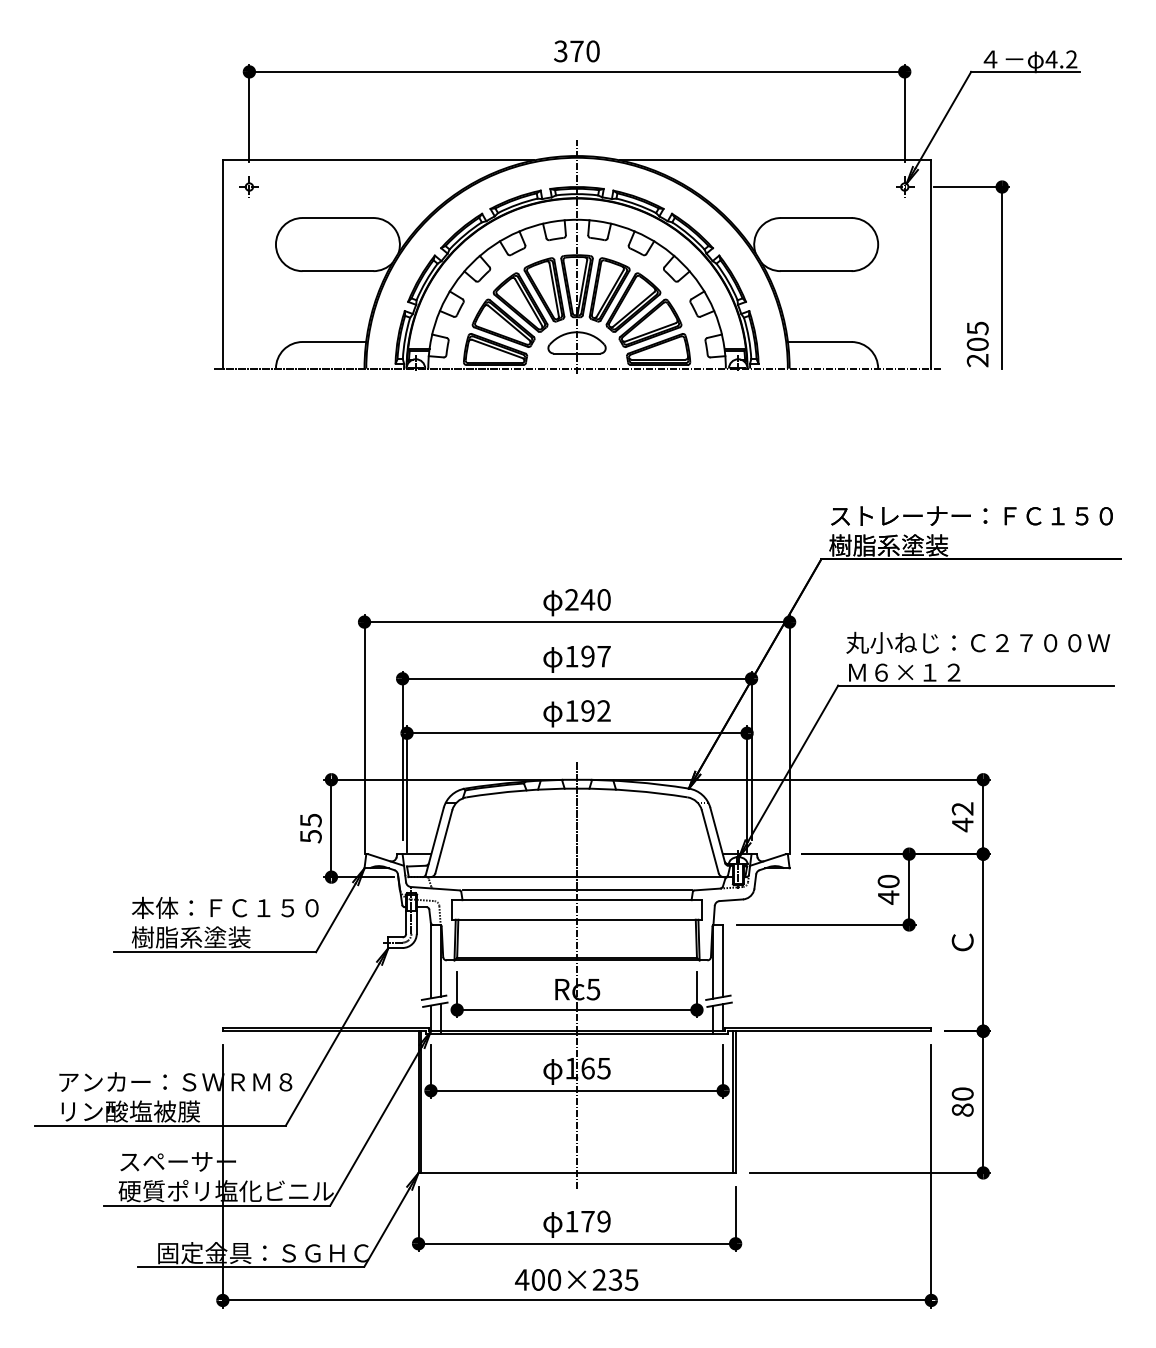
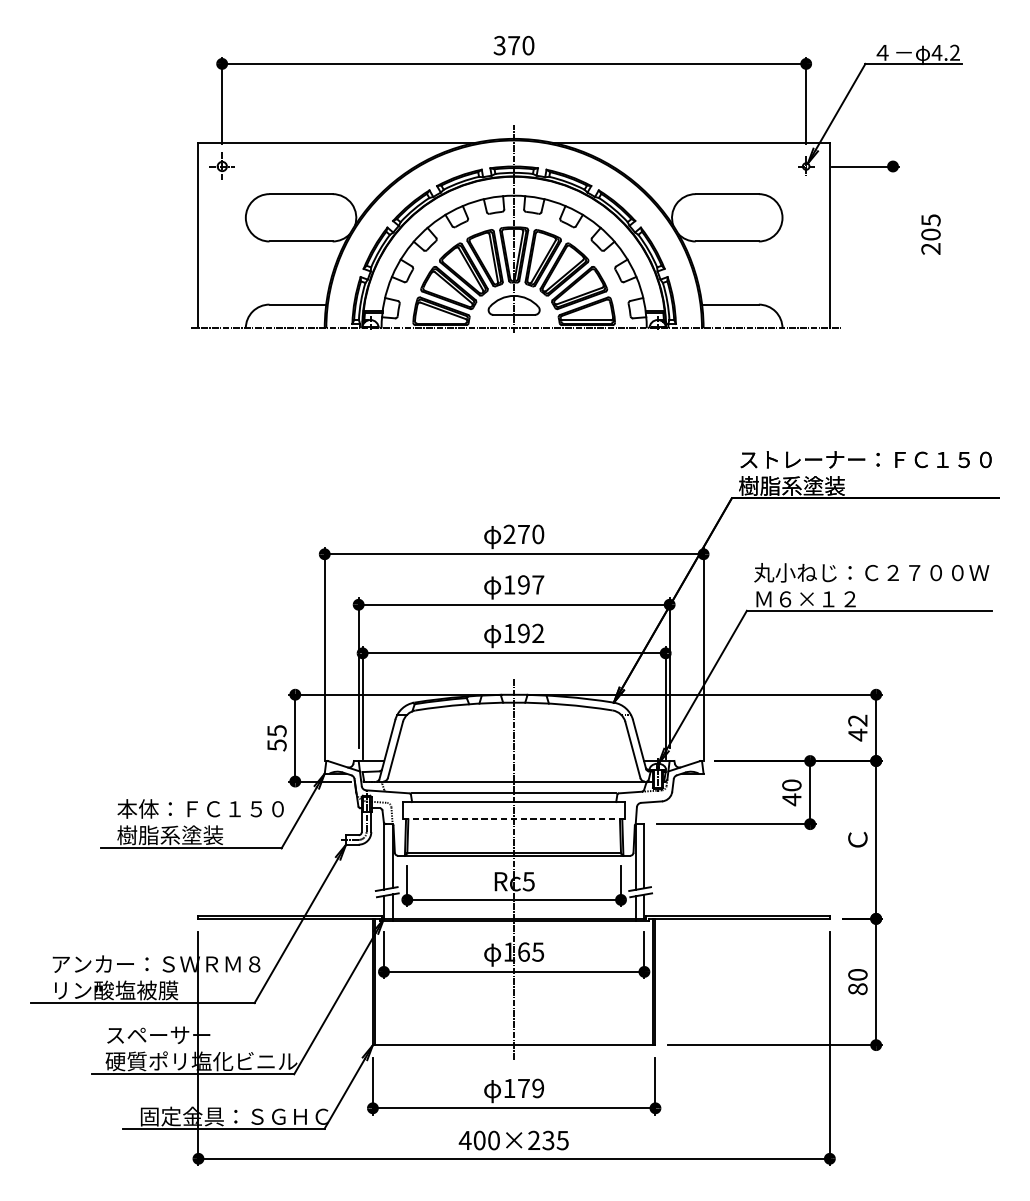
part: (248, 186) -> (221, 166), size x1.4
line: (1002, 277) -> (893, 247), removed
text: (977, 344) -> (930, 234), moved
text: (587, 599) -> (523, 534), 240 -> 270
line: (577, 919) -> (514, 819), solid -> dashed

